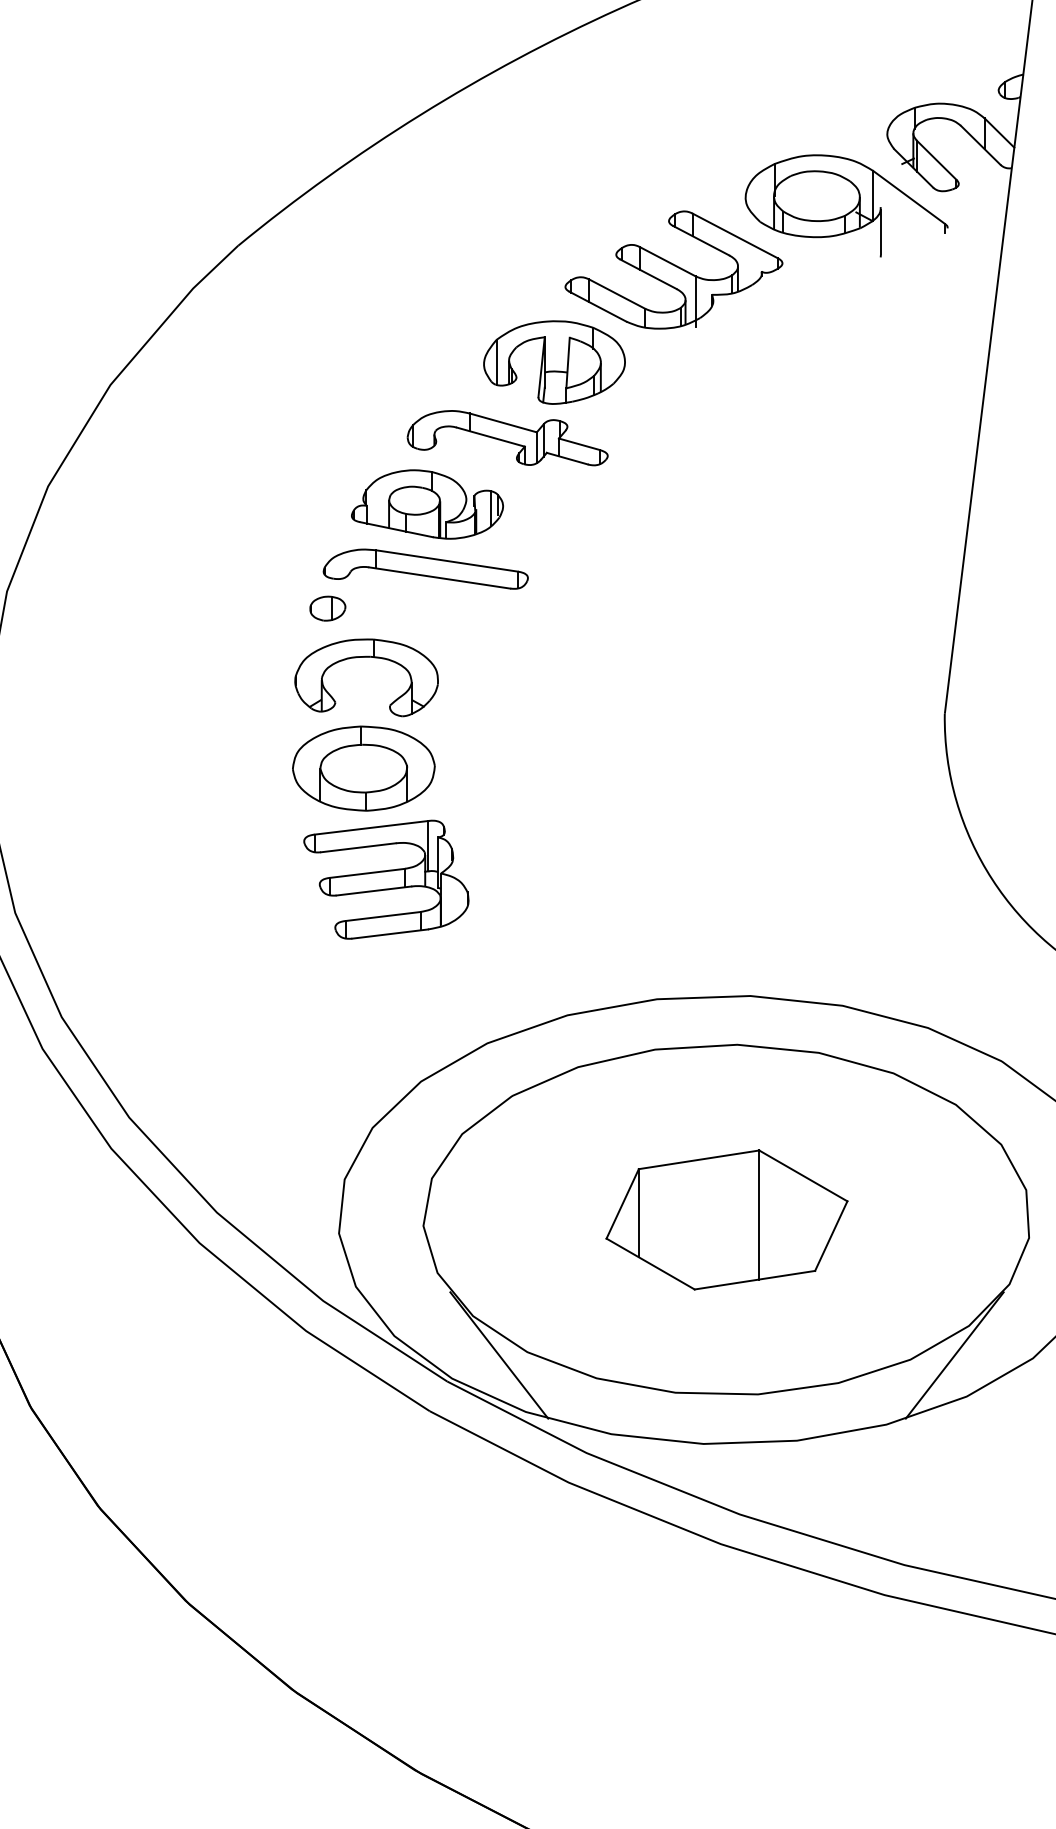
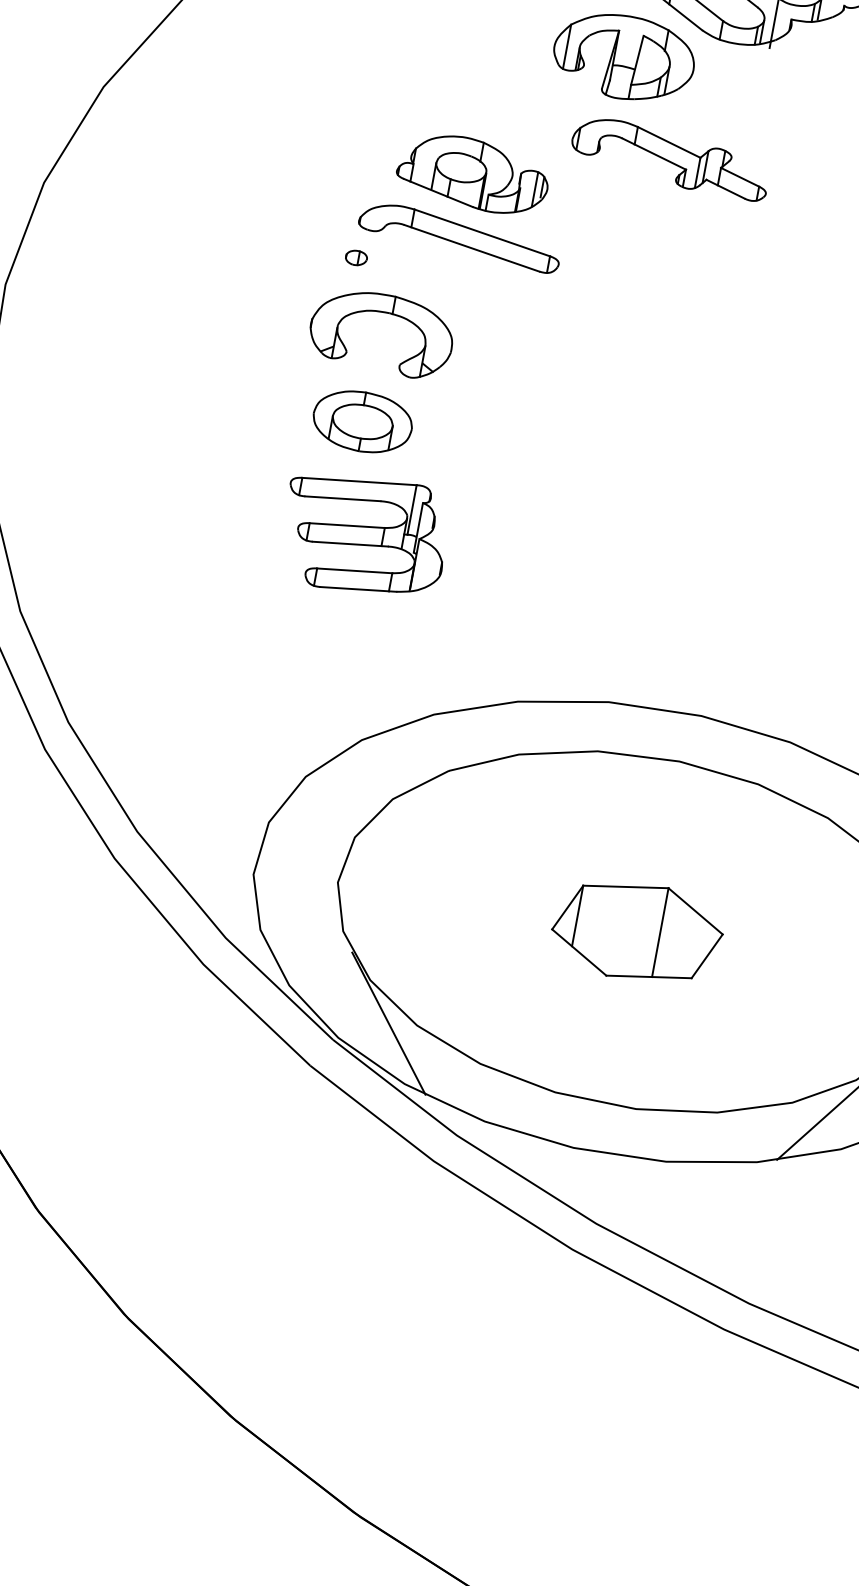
part: (507, 438) -> (670, 158), moved
part: (327, 608) -> (356, 257), size x0.6
part: (363, 768) -> (362, 421), size x0.7
part: (726, 1219) -> (637, 931), size x0.7

